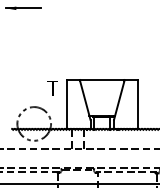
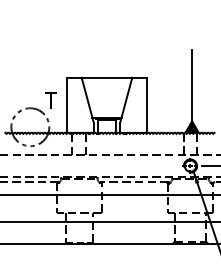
text: (52, 87) -> (50, 100), moved

